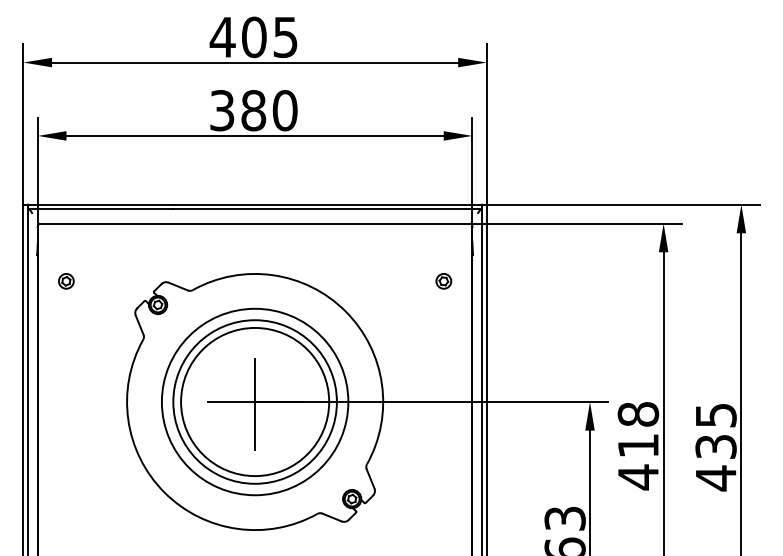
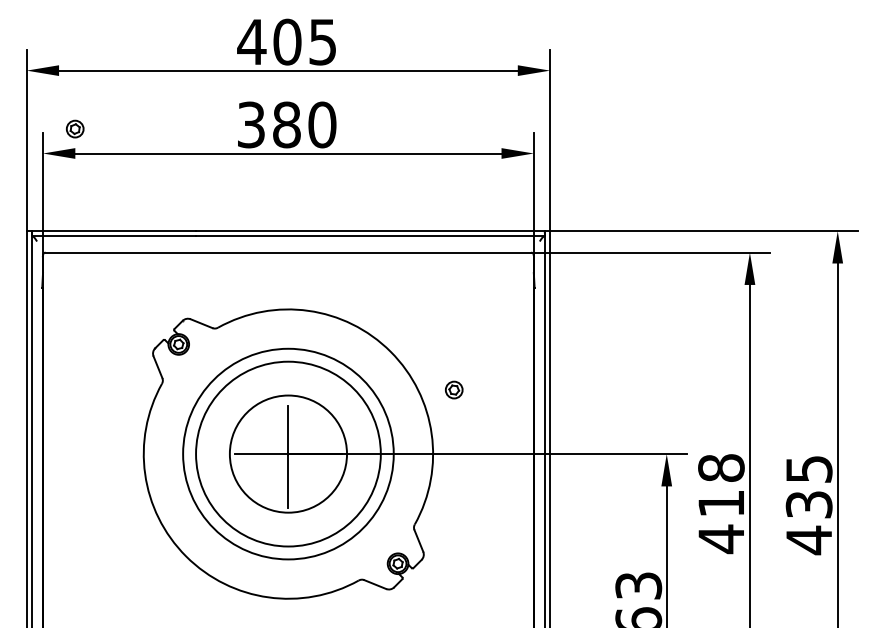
part: (66, 281) -> (75, 129), moved
part: (443, 281) -> (453, 390), moved
circle: (255, 401) -> (288, 453), size x0.7

